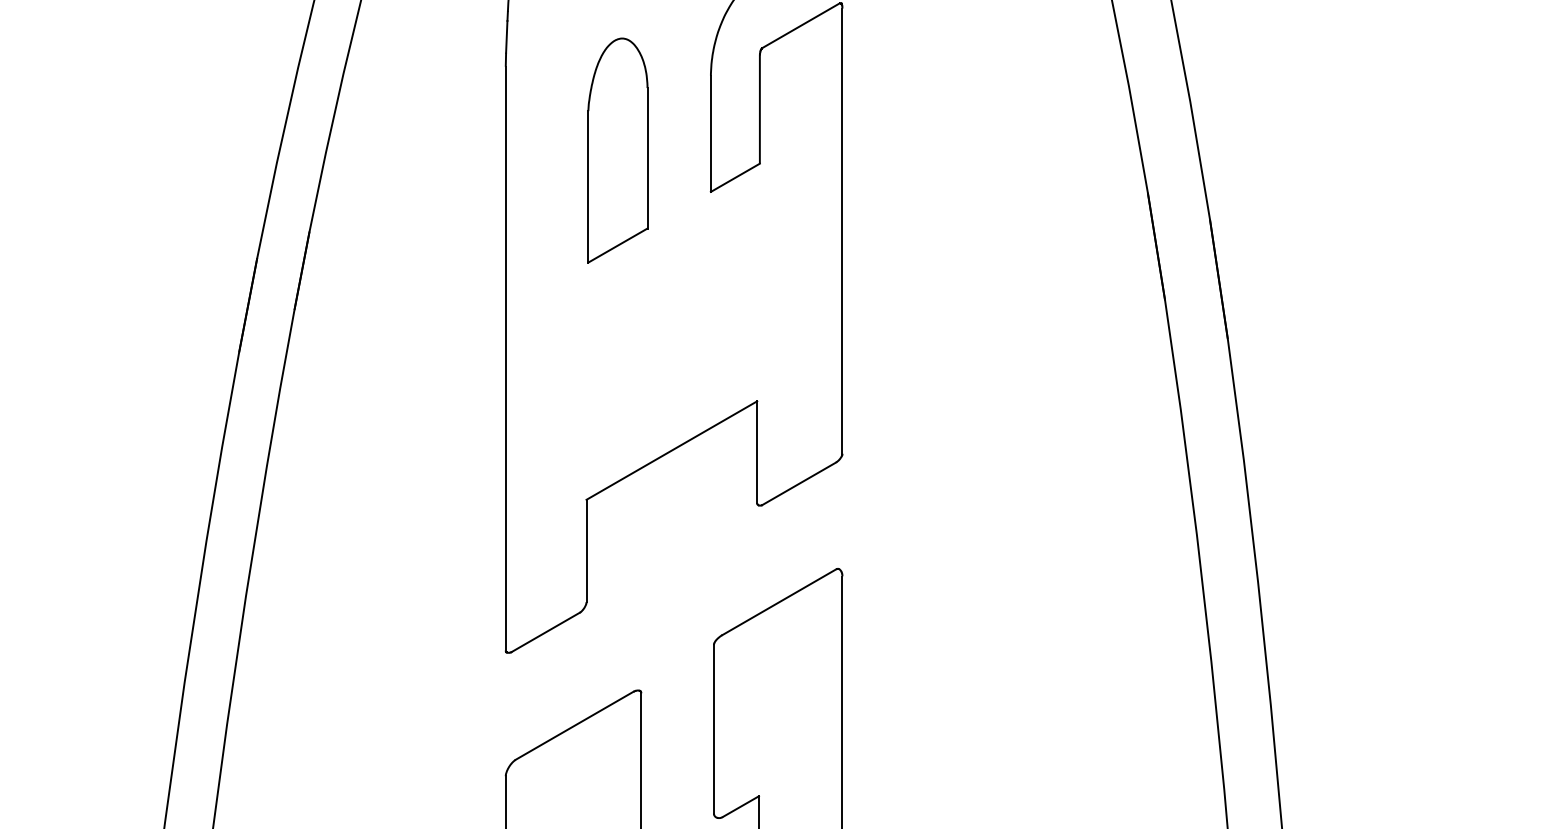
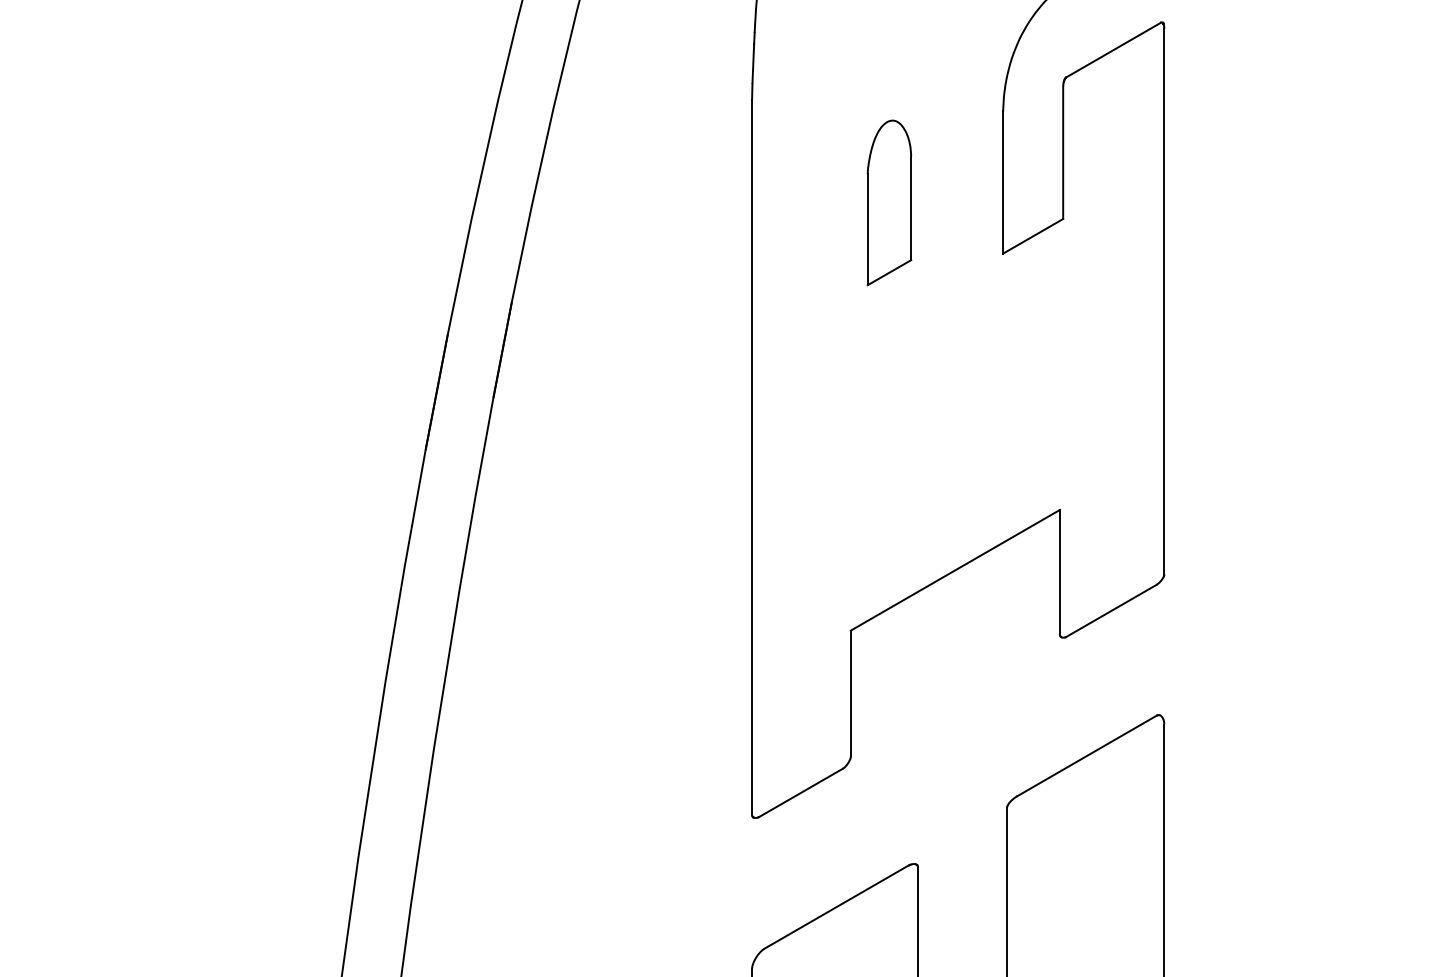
part: (617, 150) -> (888, 202), size x0.6

